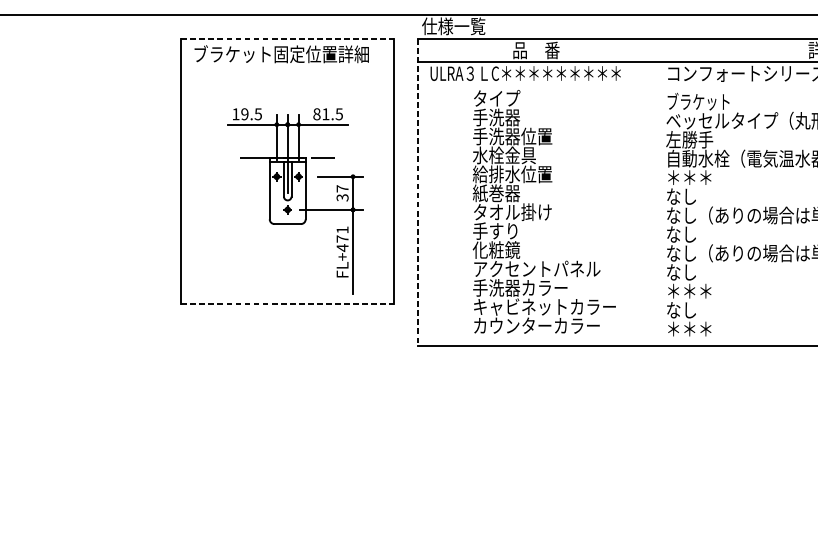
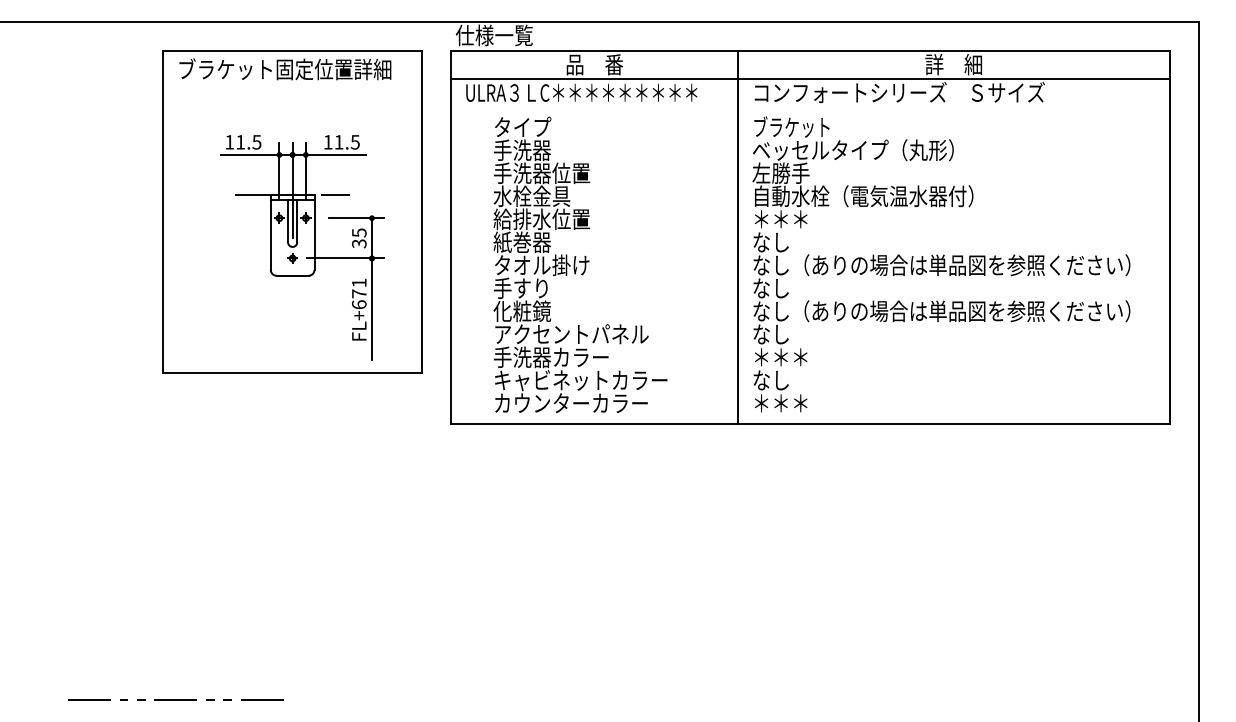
line: (288, 38) -> (293, 50), dashed -> solid
text: (244, 114) -> (240, 142), 19.5 -> 11.5
text: (316, 114) -> (327, 142), 81.5 -> 11.5
text: (342, 188) -> (359, 232), 37 -> 35
line: (417, 192) -> (450, 237), dashed -> solid
line: (654, 192) -> (738, 237), added
text: (544, 211) -> (580, 264), moved
text: (342, 247) -> (359, 304), FL+471 -> FL+671
line: (288, 303) -> (293, 372), dashed -> solid

